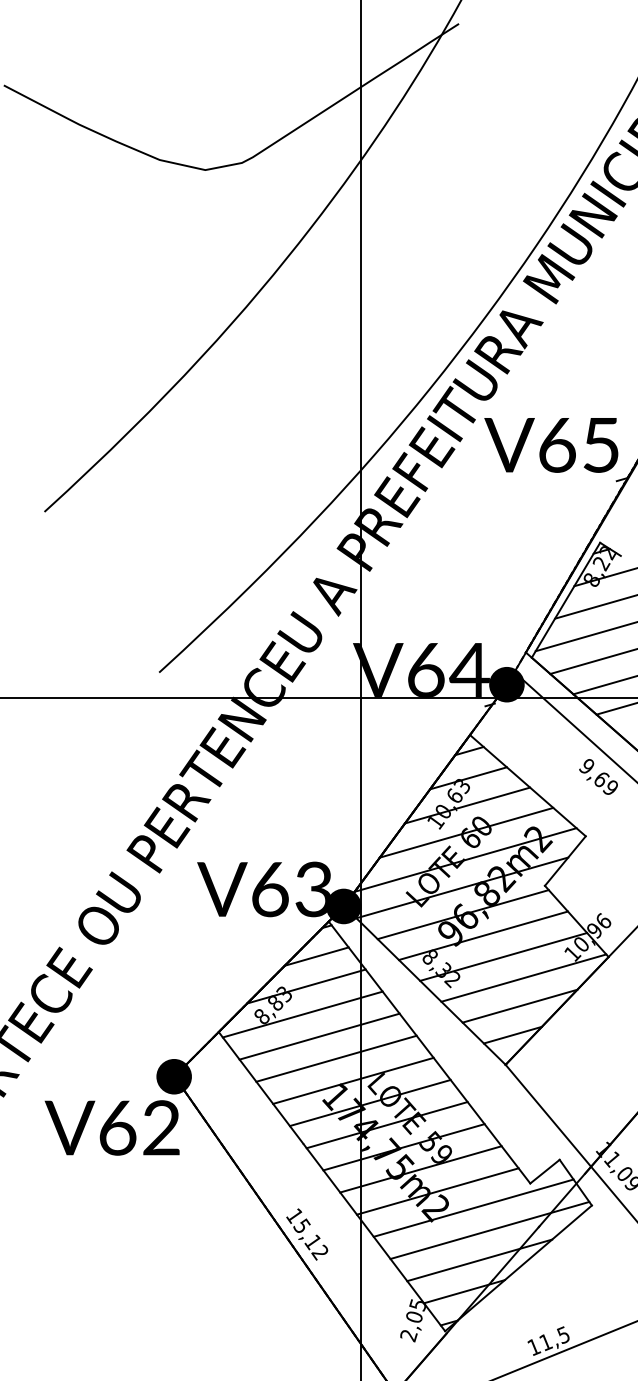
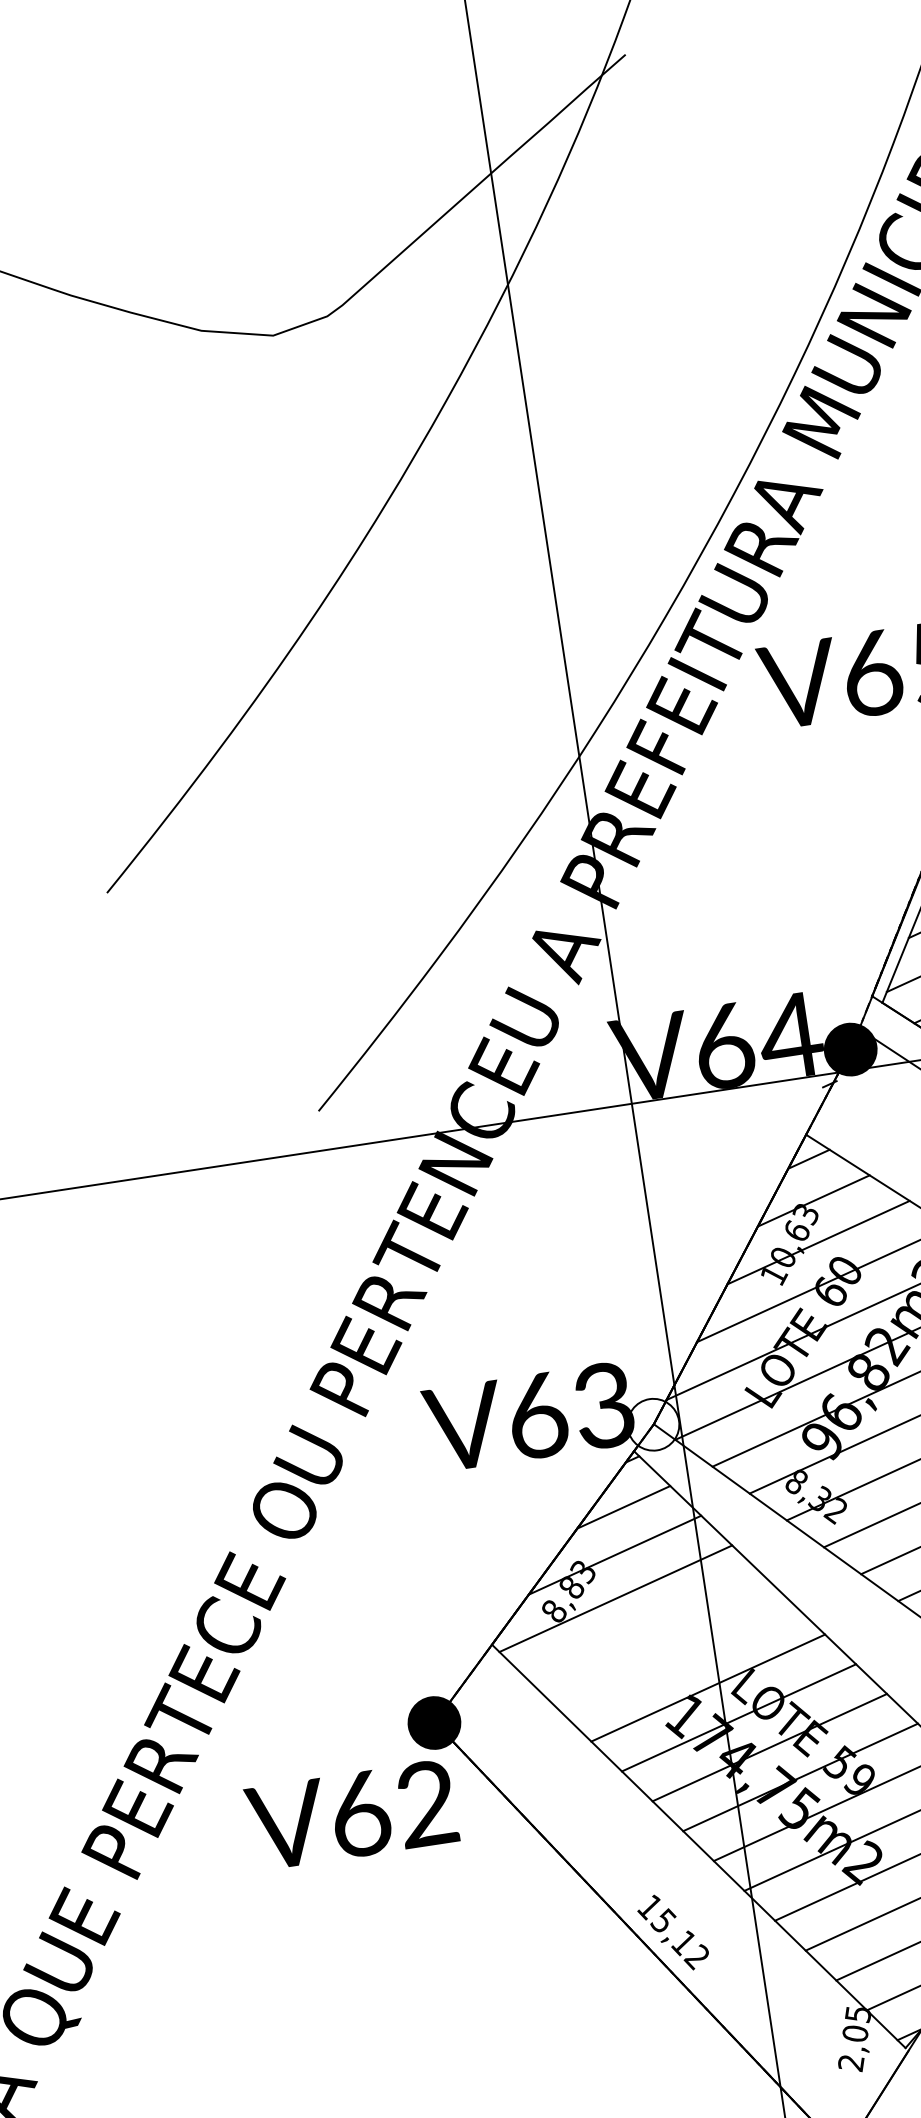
fill: (343, 906) -> (652, 1424), removed
line: (319, 1036) -> (646, 1628), removed
line: (336, 1058) -> (677, 1657), removed

